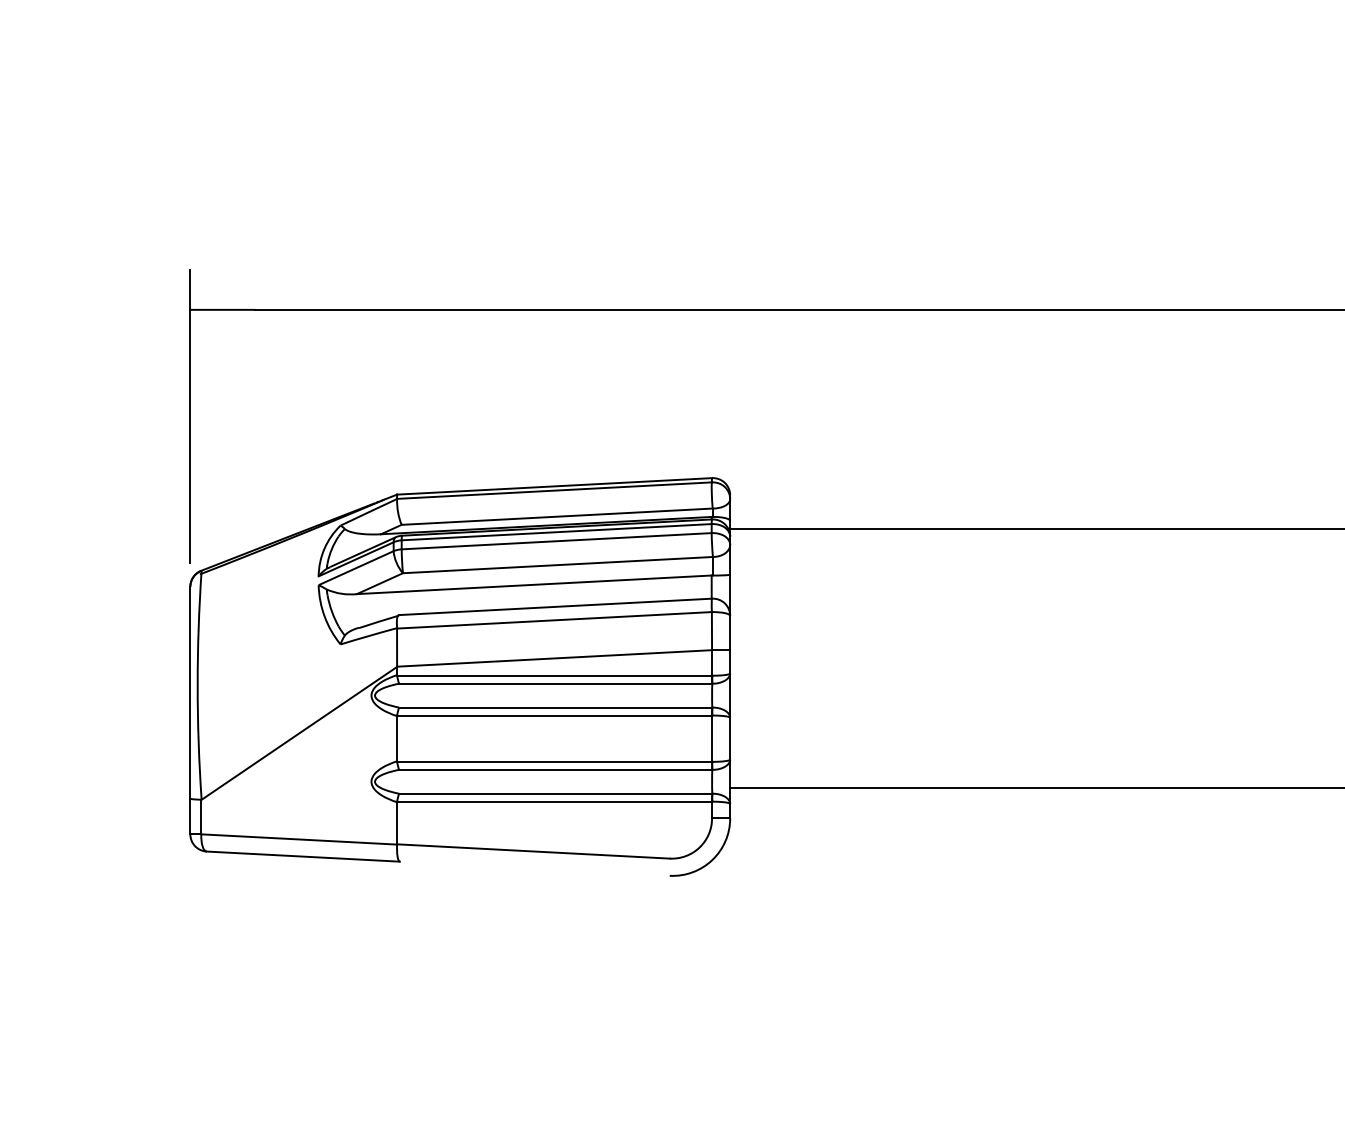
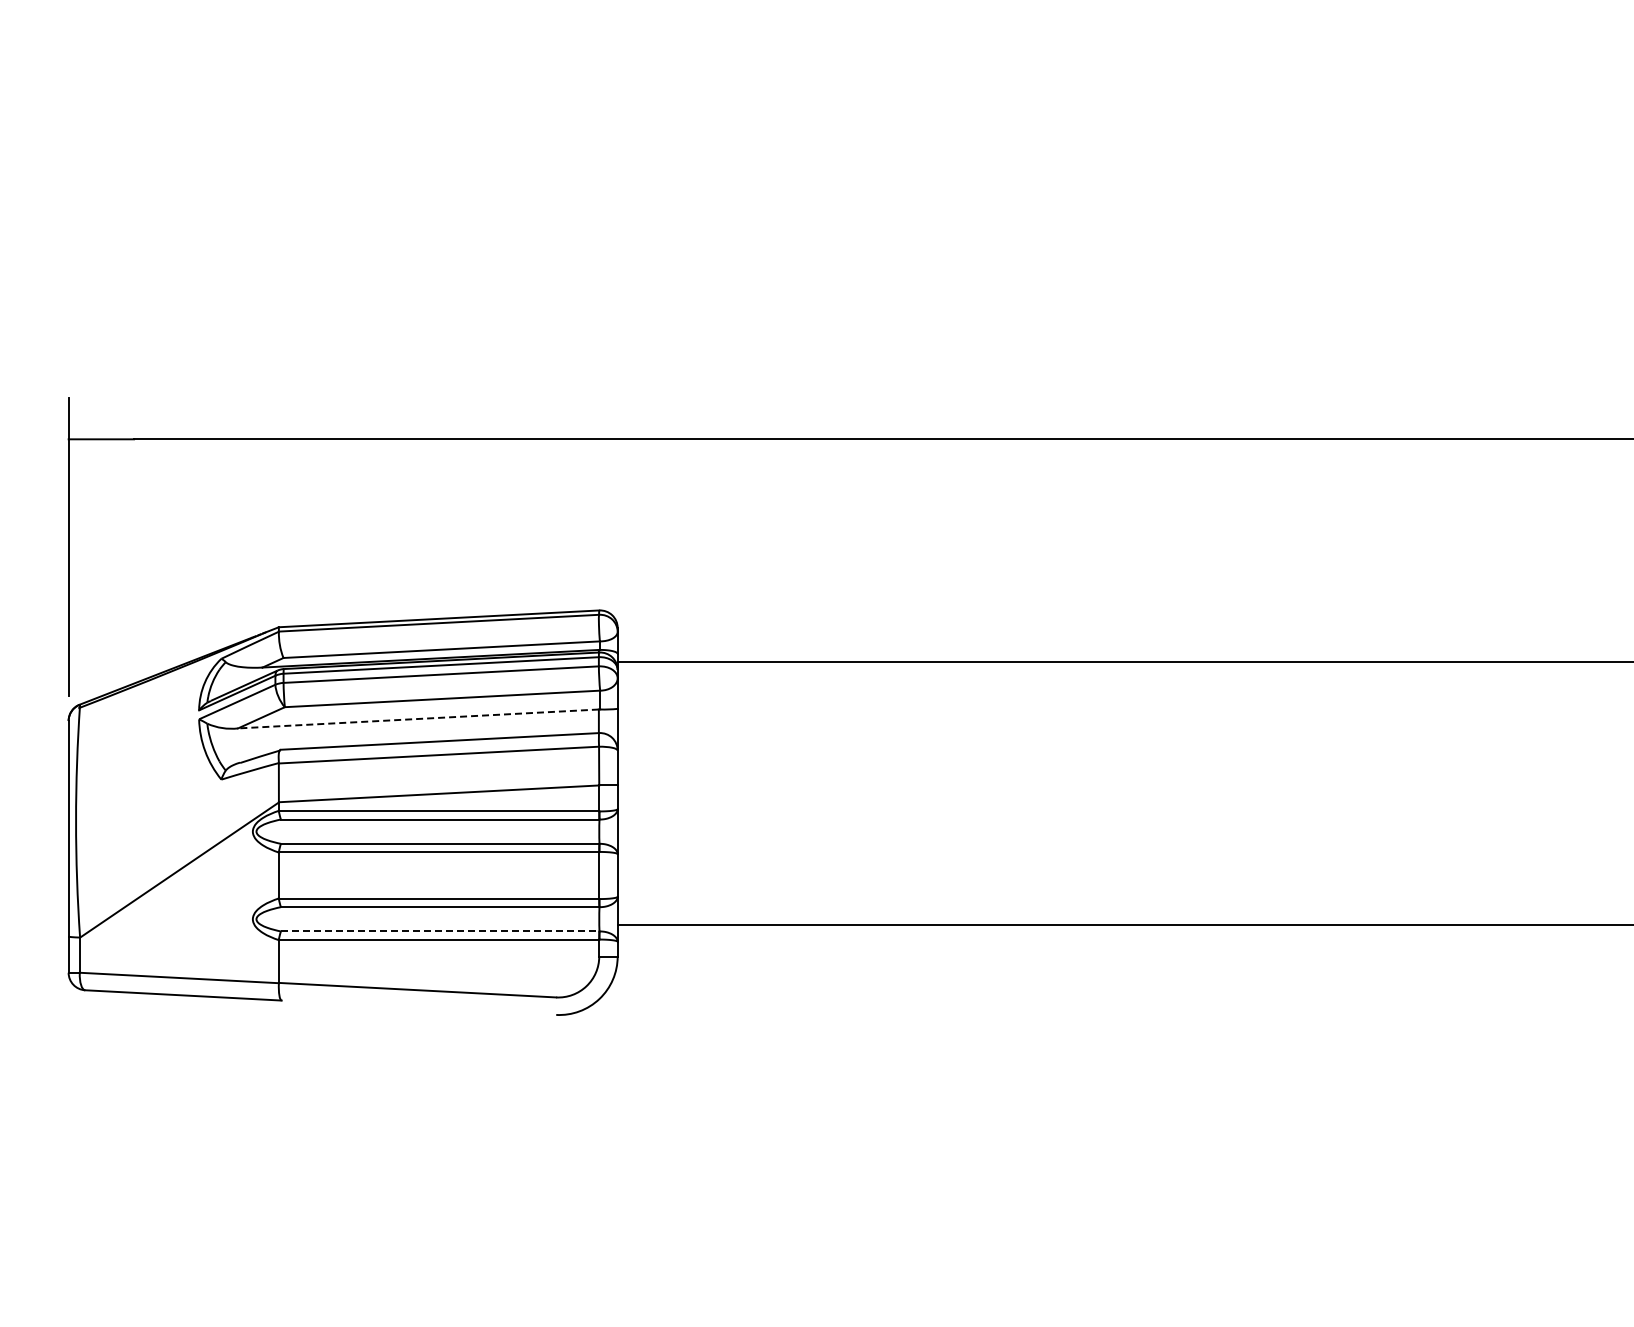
line: (534, 584) -> (418, 718), solid -> dashed
line: (555, 793) -> (440, 931), solid -> dashed

